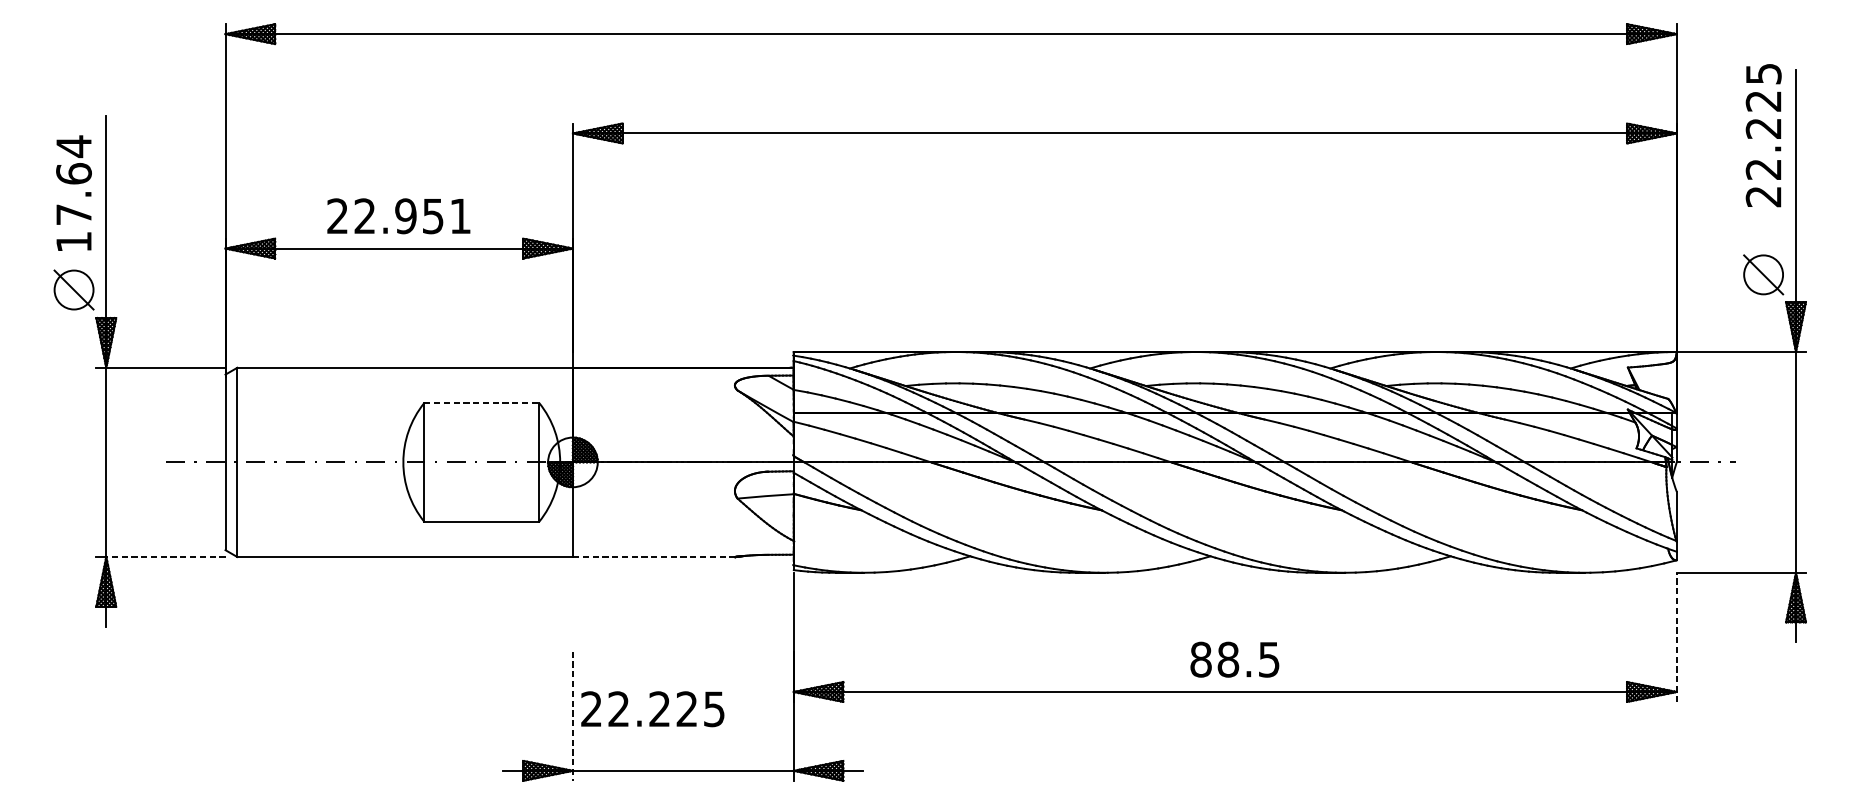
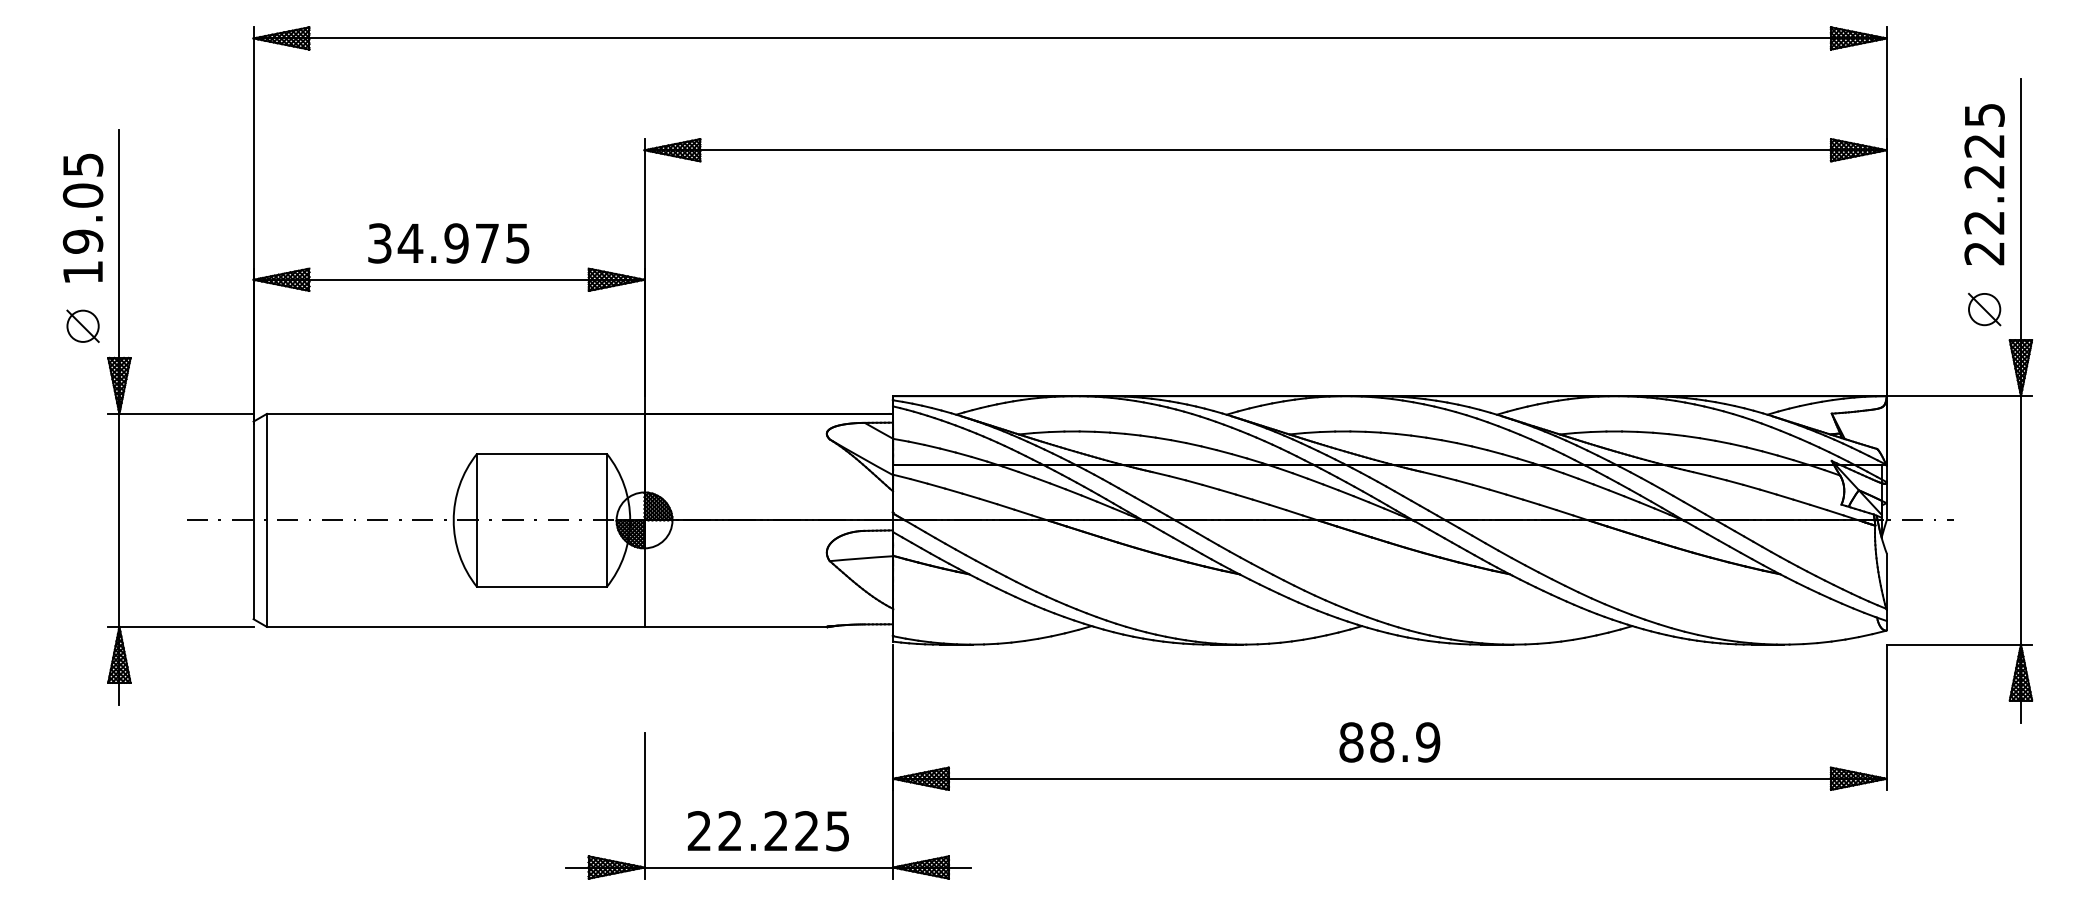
text: (1763, 135) -> (1984, 184), moved
text: (73, 179) -> (82, 202), 17.64 -> 19.05
text: (398, 216) -> (448, 243), 22.951 -> 34.975
part: (1763, 274) -> (1984, 309), size x0.71
part: (73, 289) -> (82, 325), size x0.71
line: (481, 402) -> (541, 453), dashed -> solid
line: (165, 556) -> (186, 626), dashed -> solid
line: (654, 556) -> (736, 626), dashed -> solid
line: (1676, 637) -> (1886, 717), dashed -> solid
text: (1269, 659) -> (1428, 742), 88.5 -> 88.9
text: (651, 709) -> (767, 831), moved
line: (572, 716) -> (644, 806), dashed -> solid

